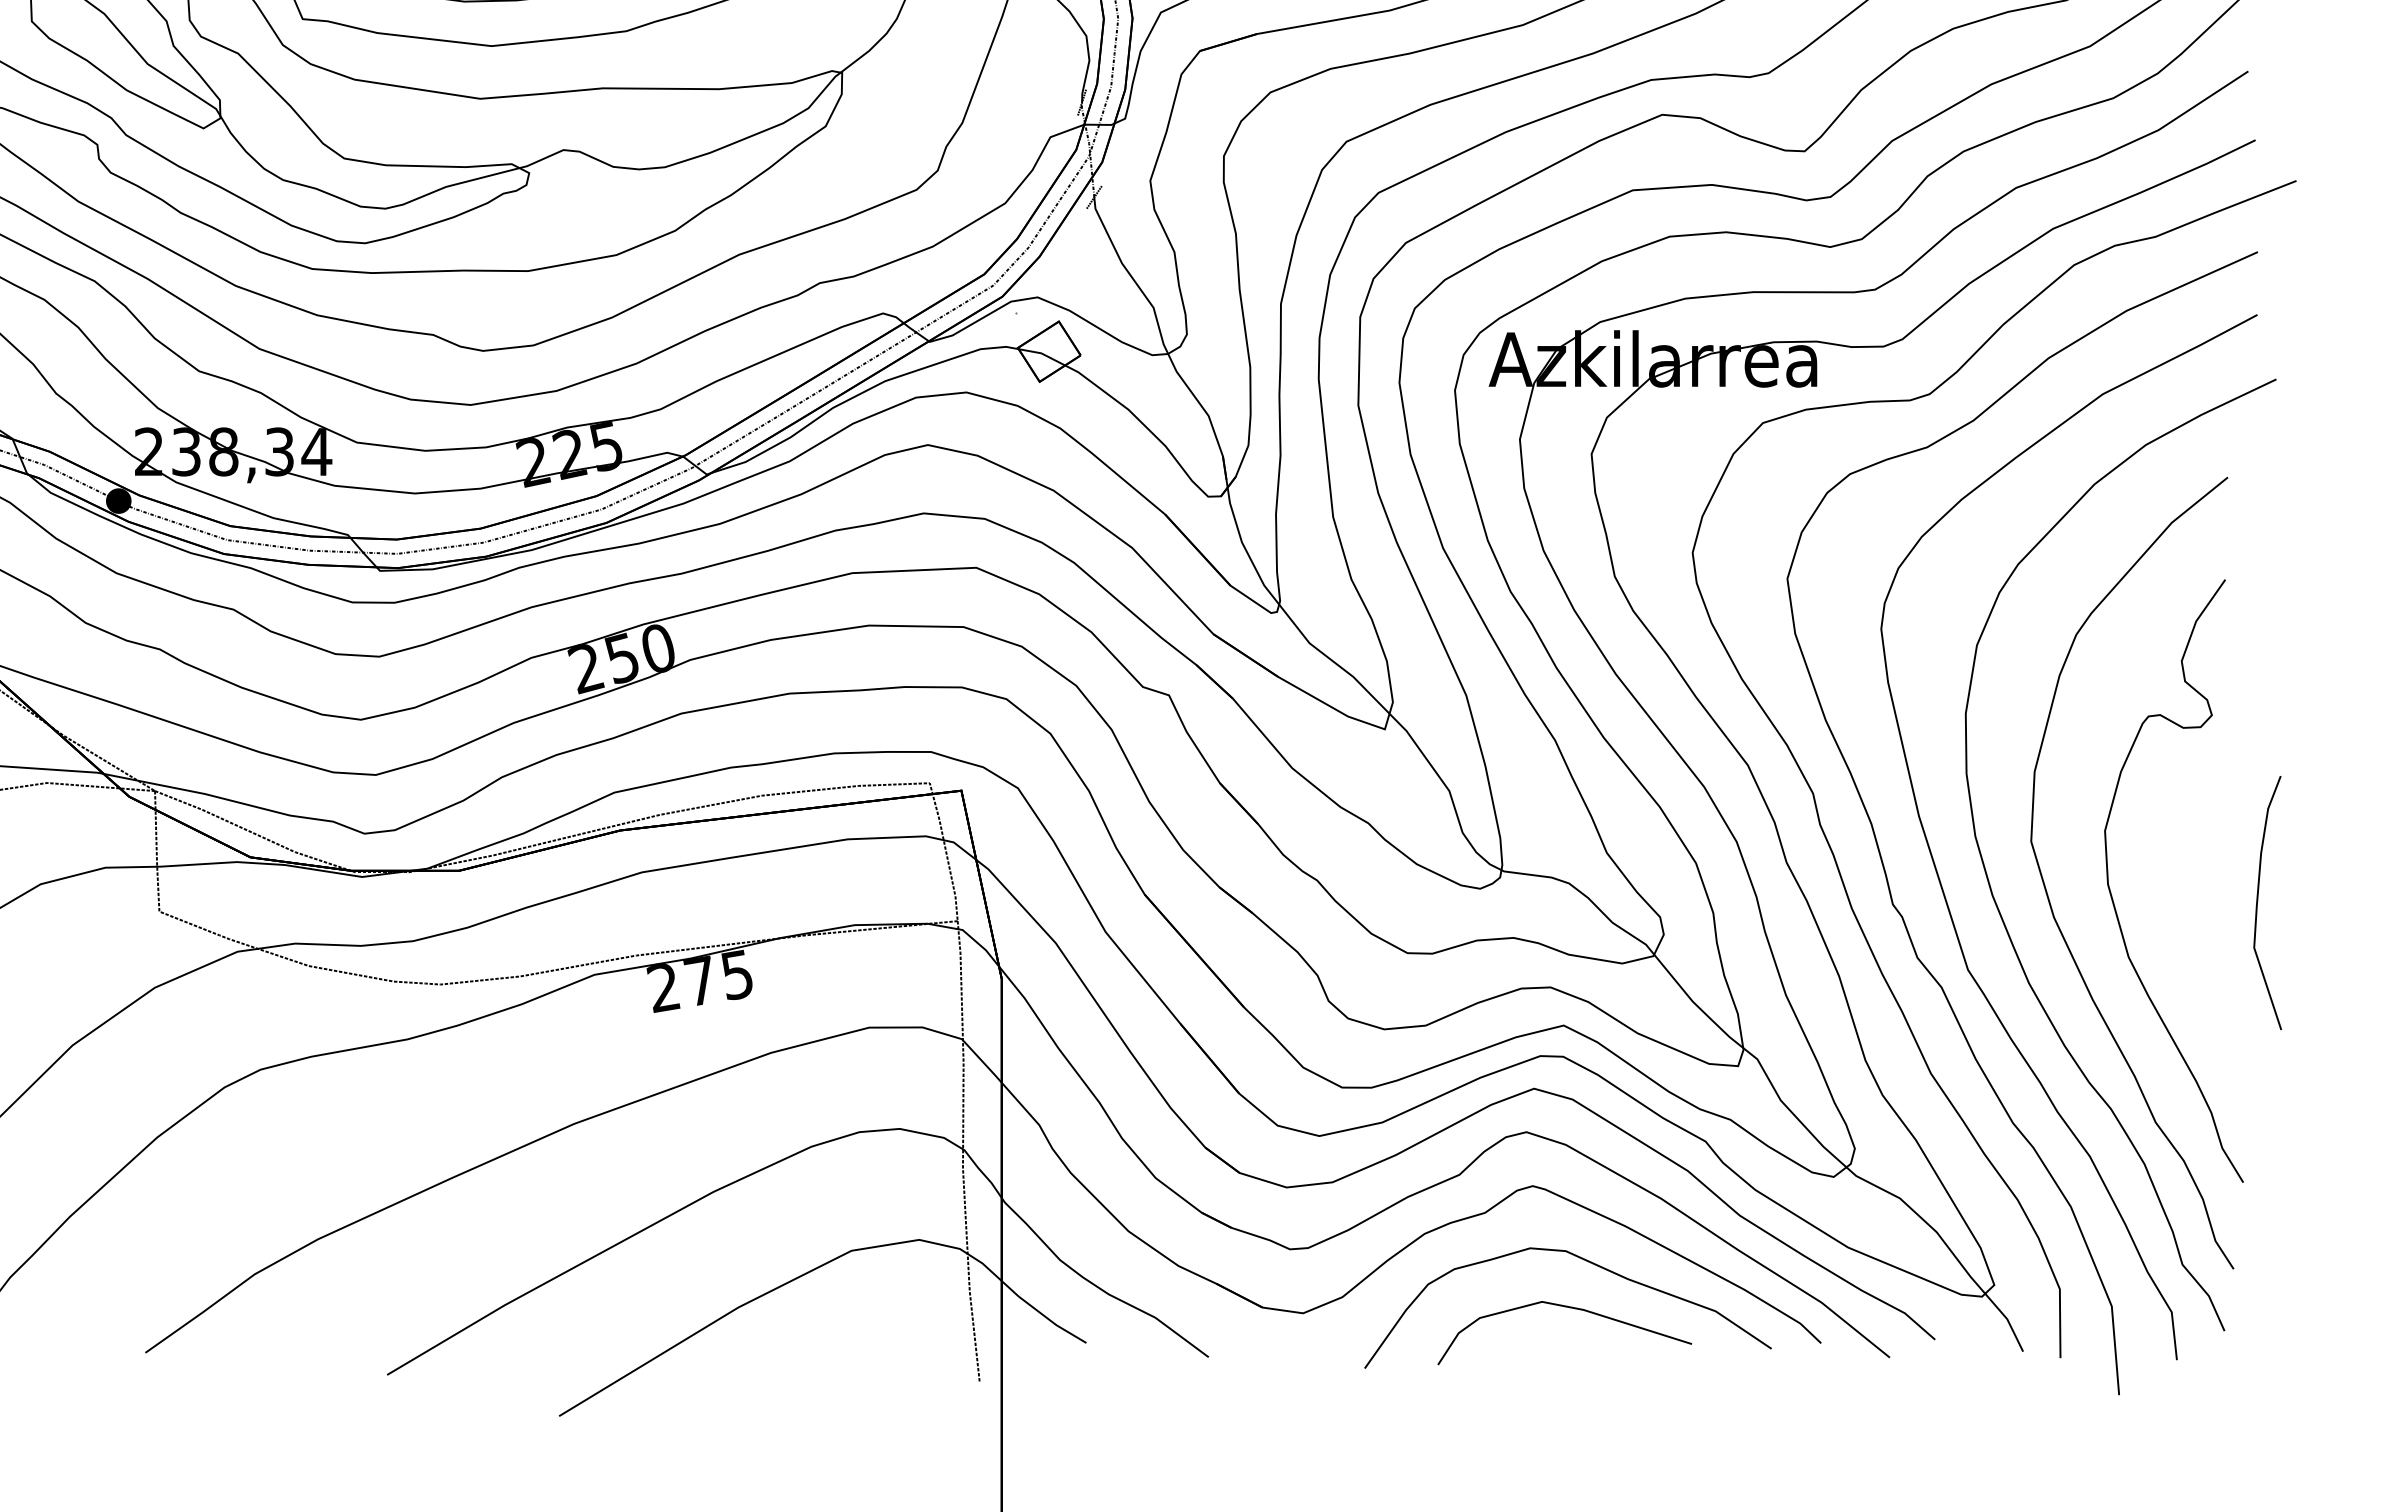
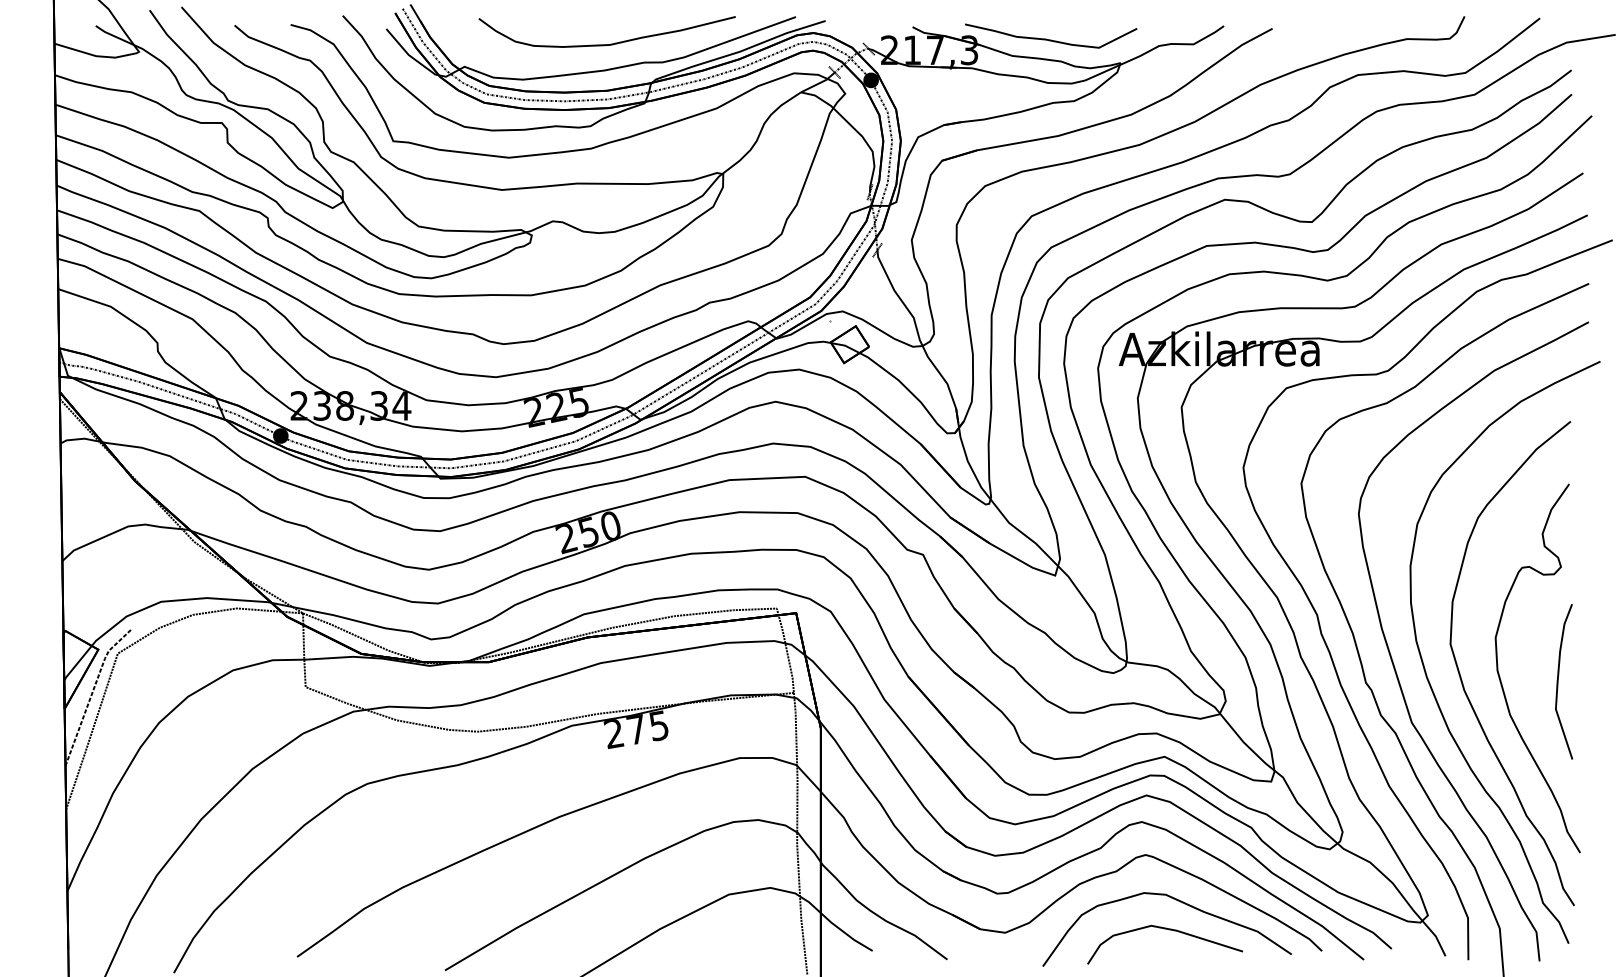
curve: (2258, 902) -> (1558, 681), moved

